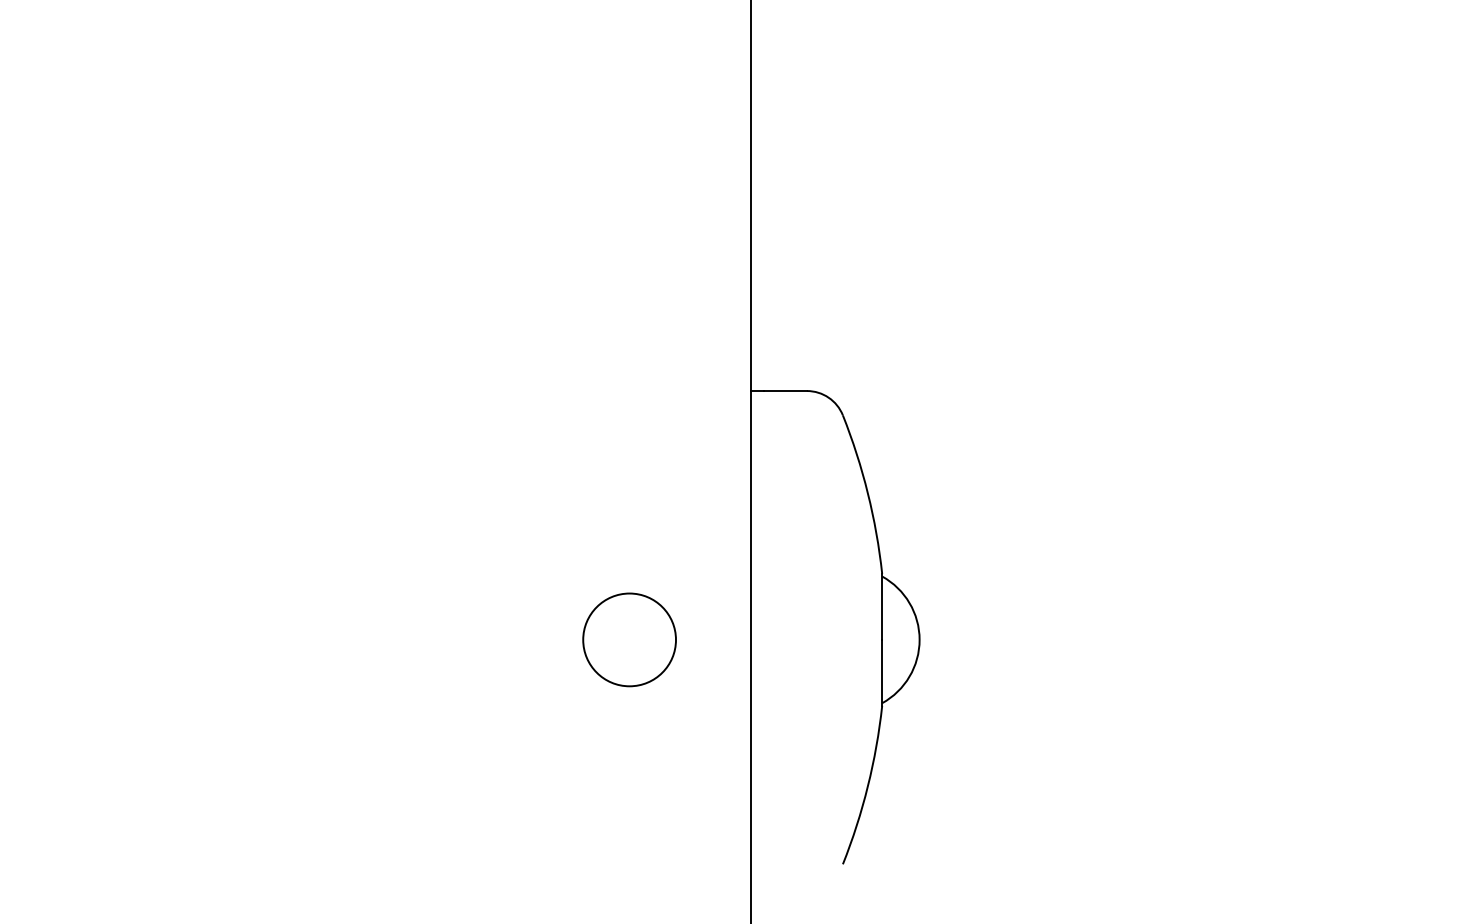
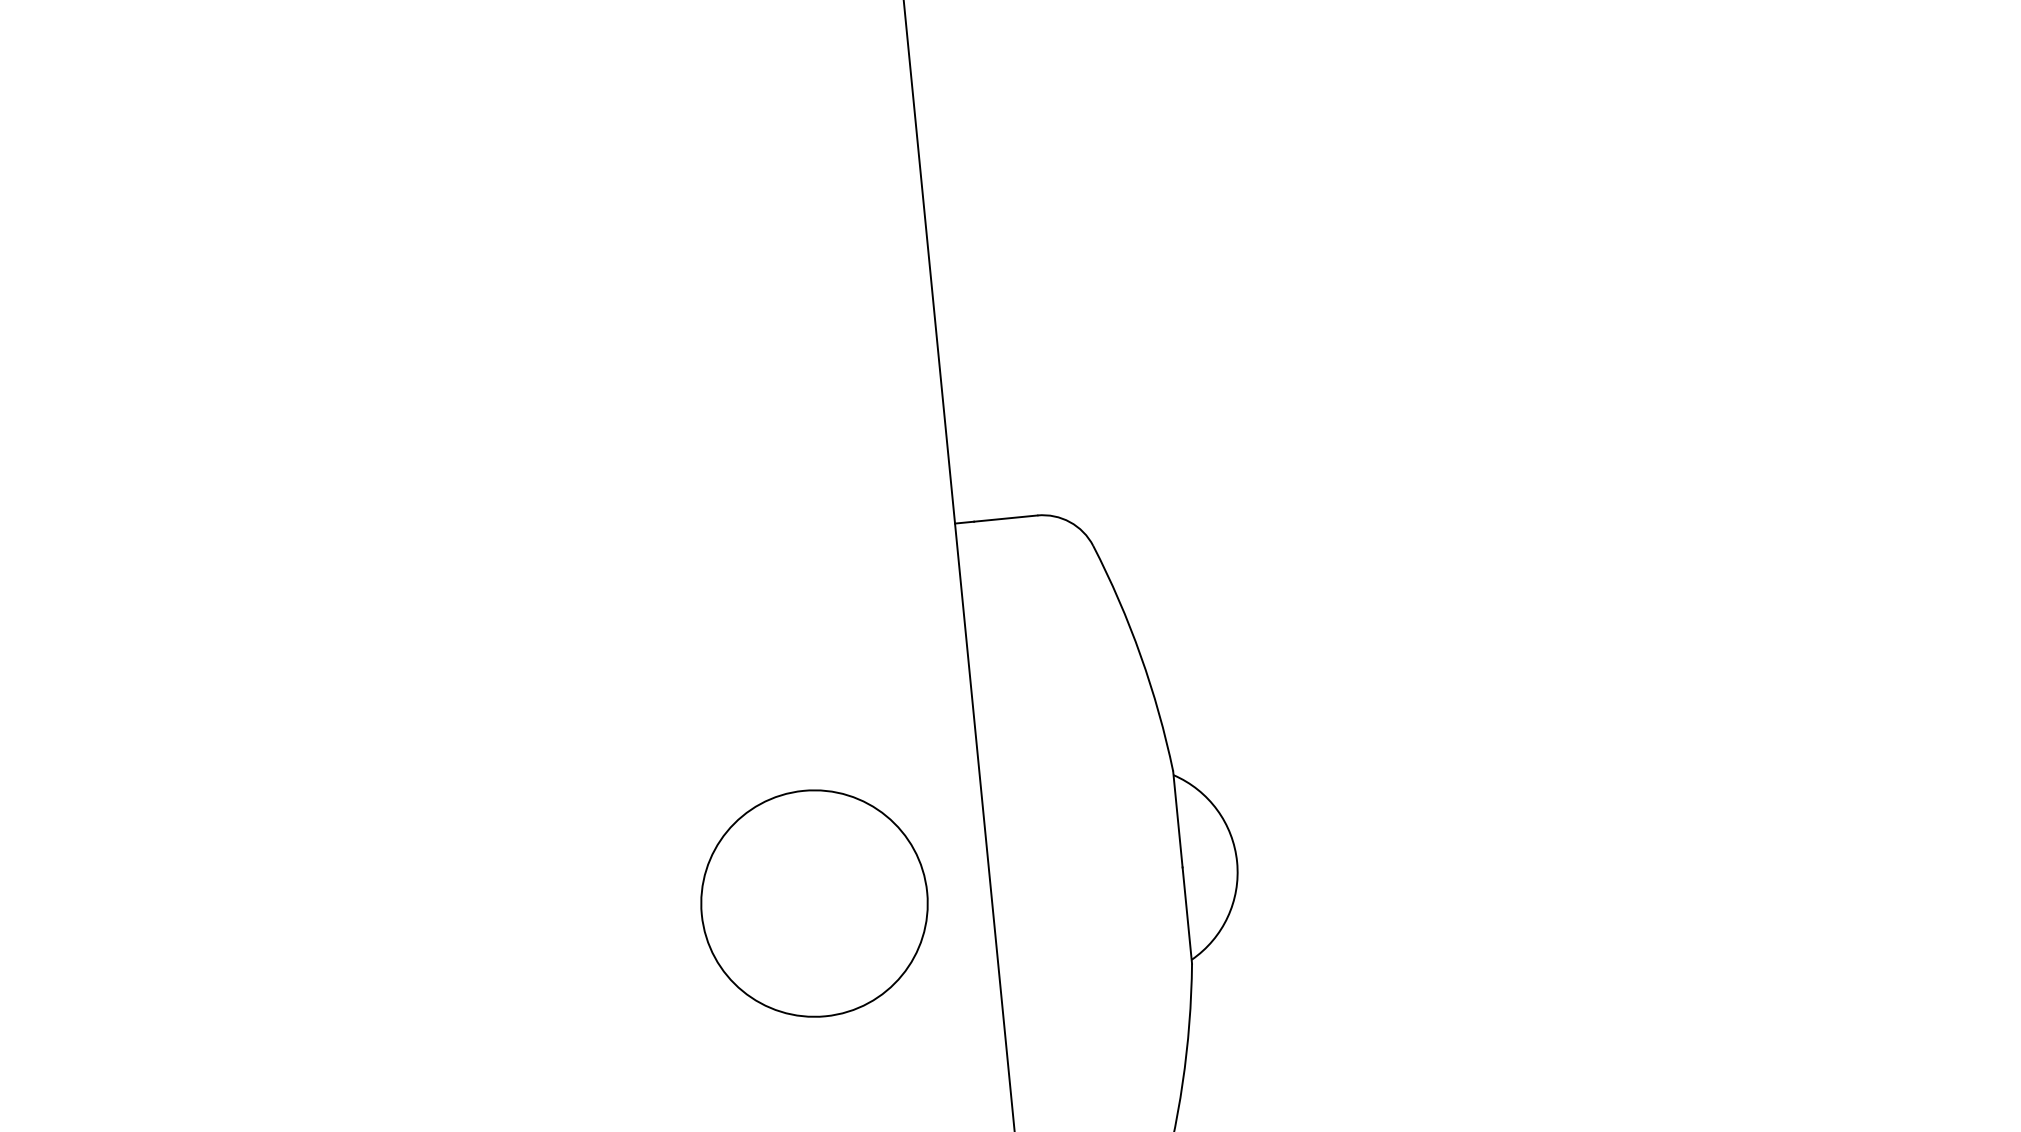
circle: (629, 639) -> (814, 903), size x1.67

